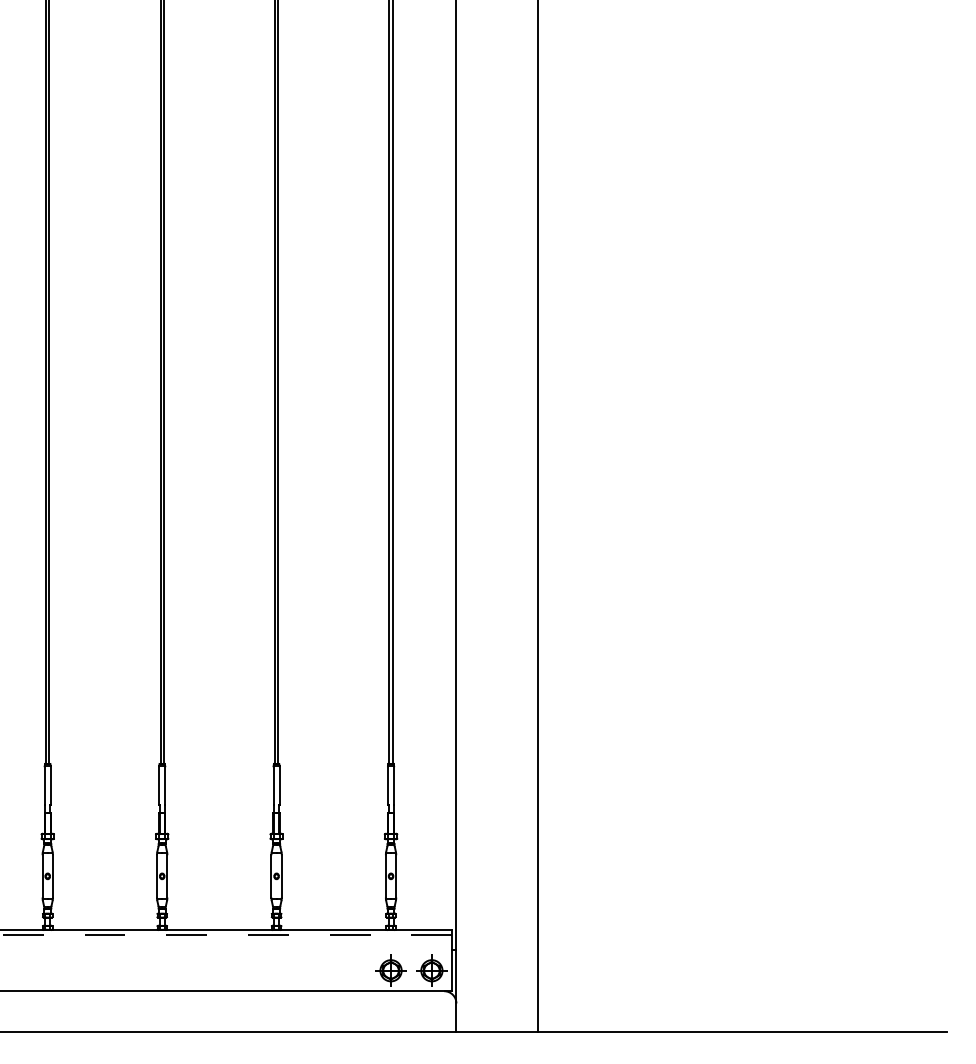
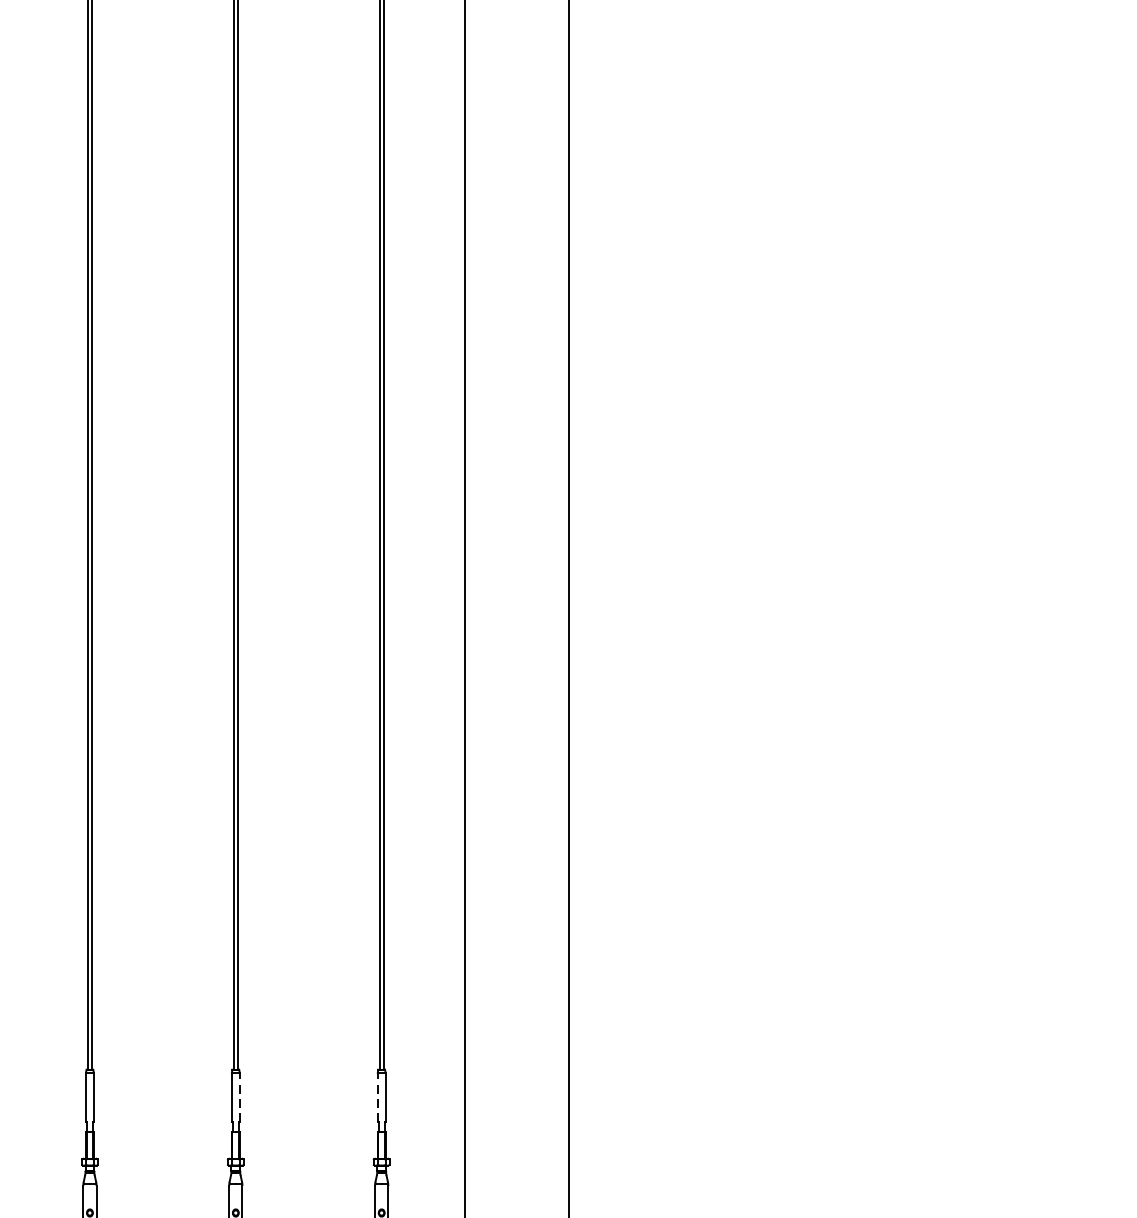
line: (279, 785) -> (239, 1097), solid -> dashed
line: (387, 785) -> (377, 1097), solid -> dashed

